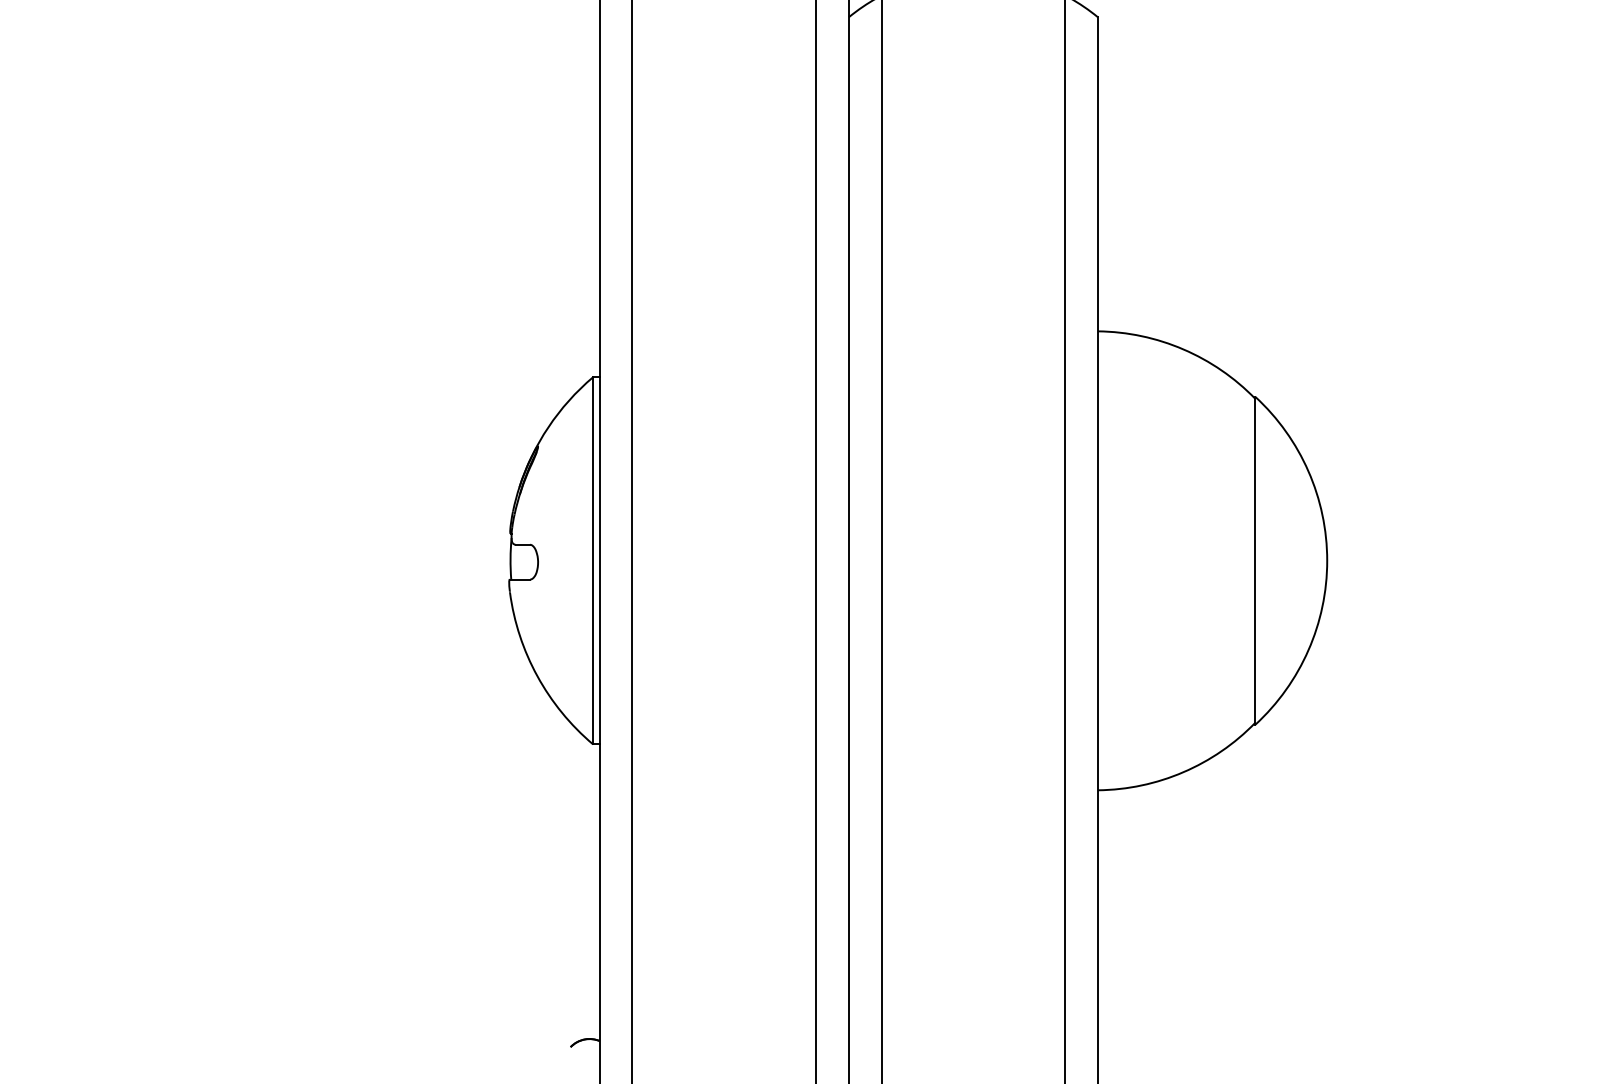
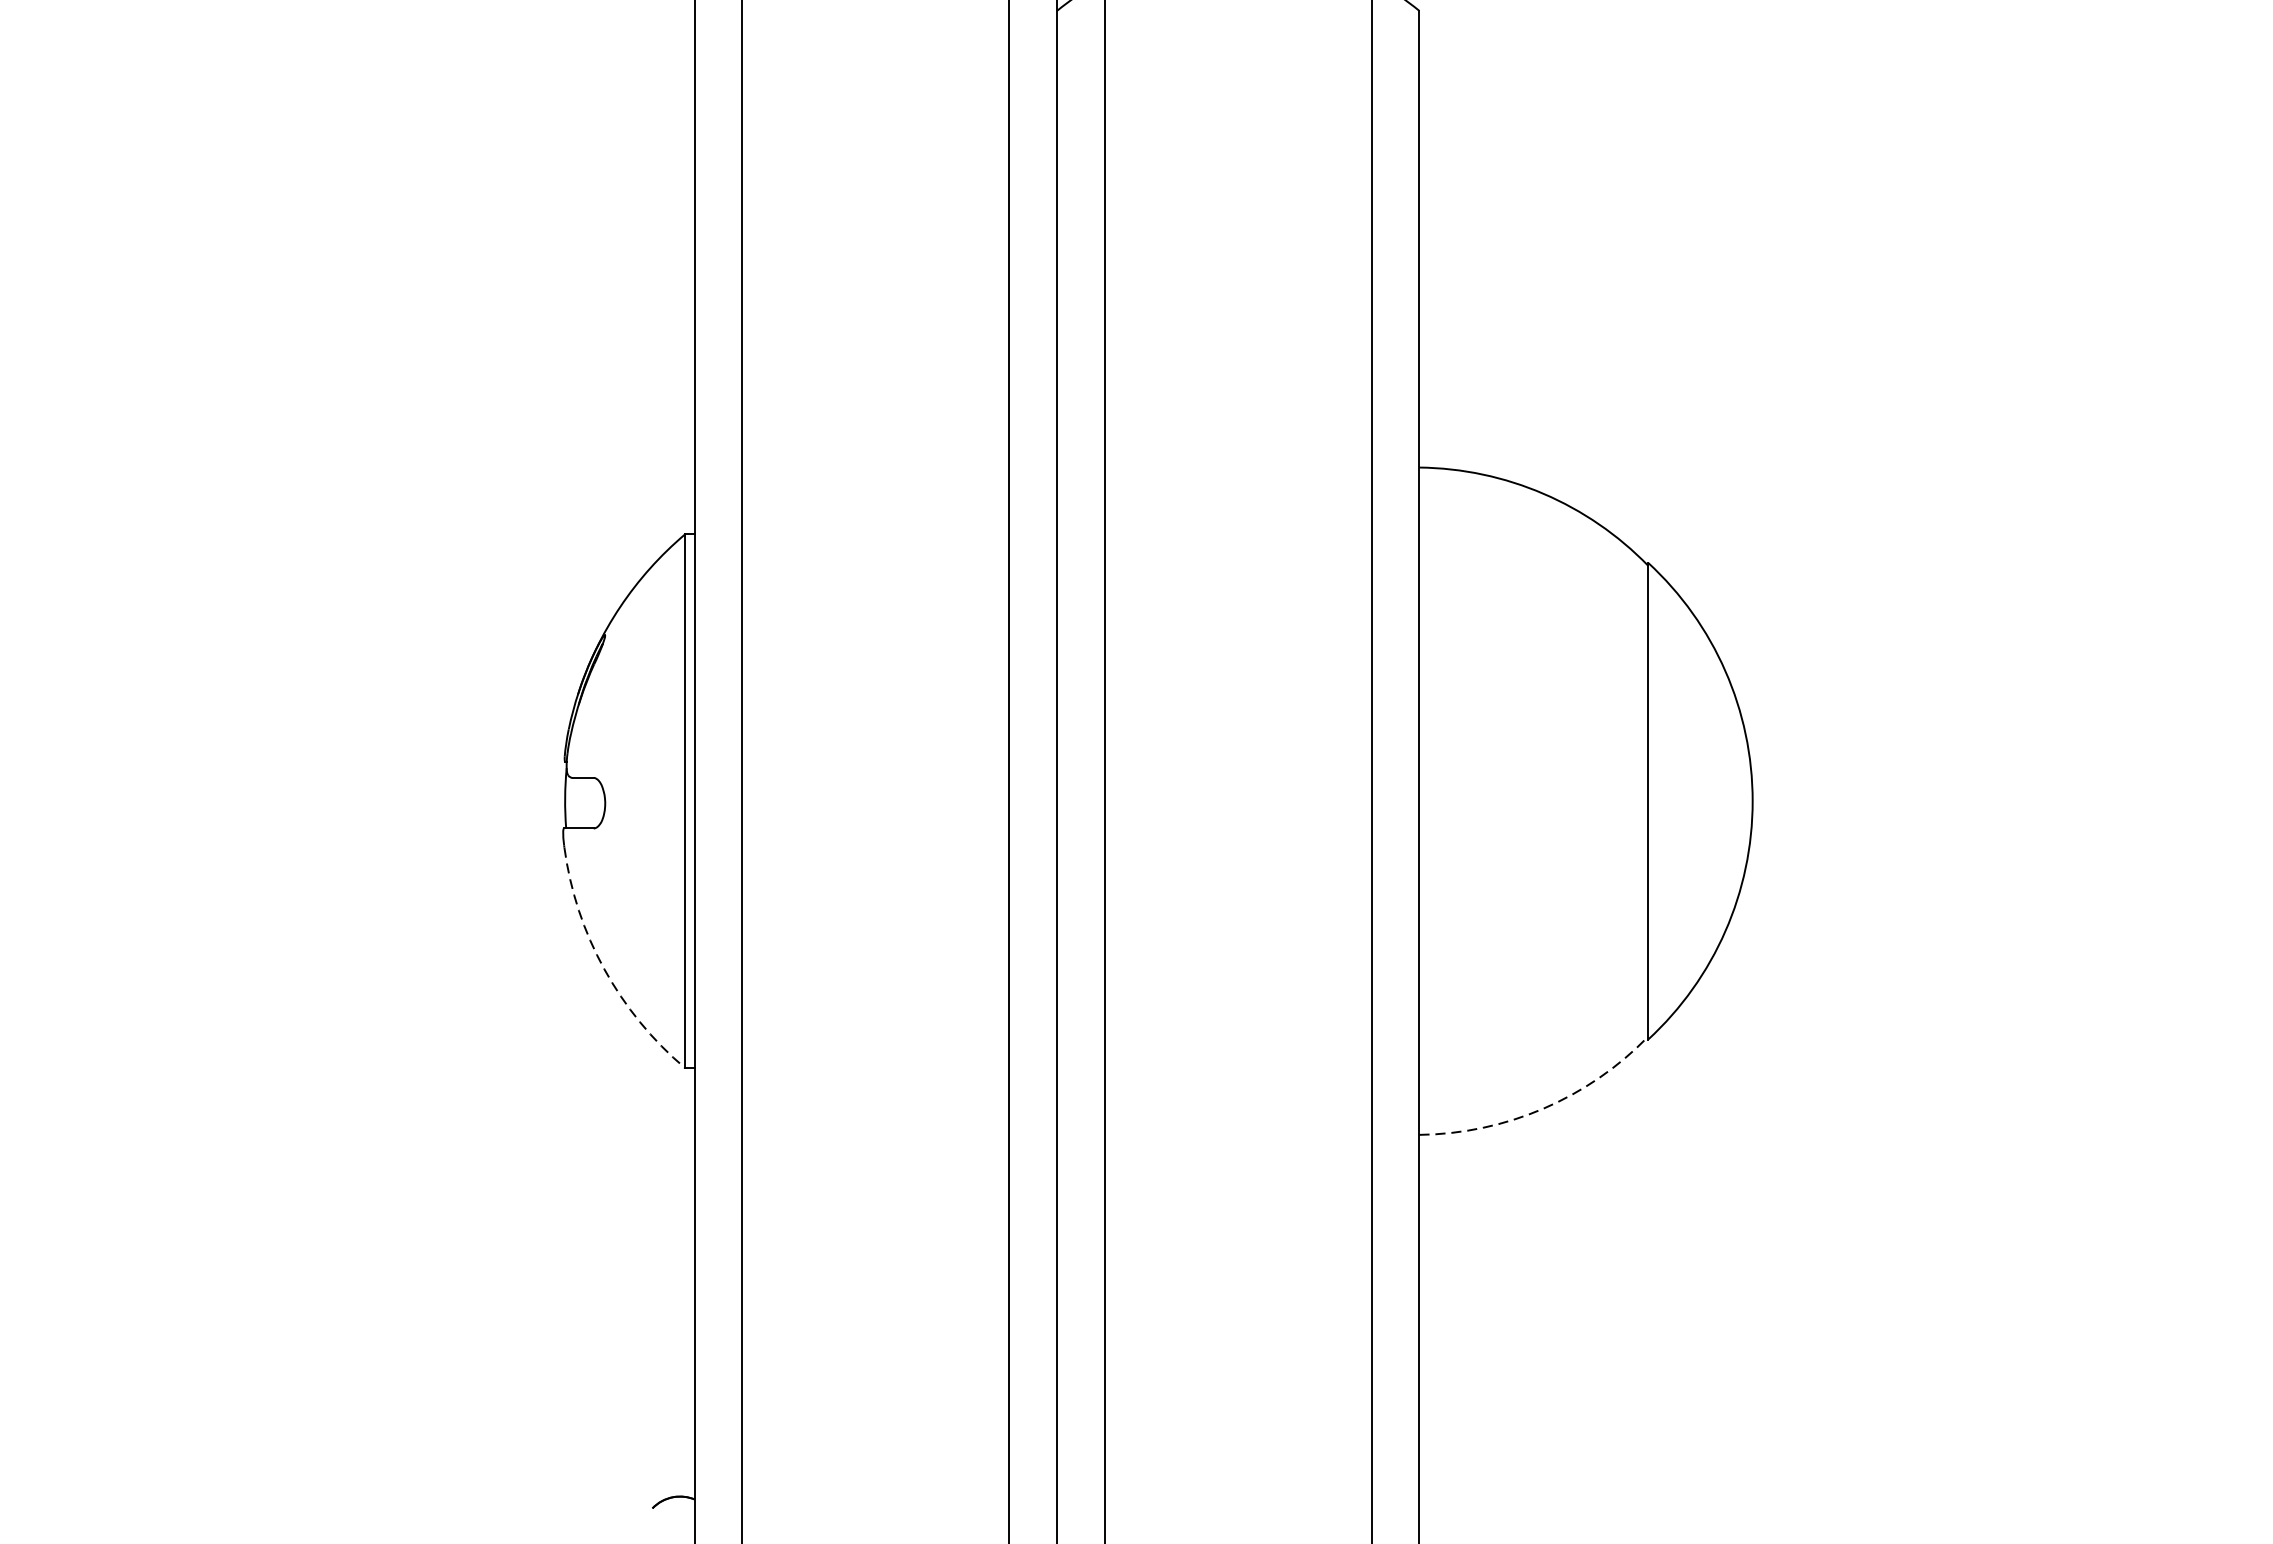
arc: (537, 676) -> (604, 969), solid -> dashed
arc: (1183, 772) -> (1543, 1109), solid -> dashed

